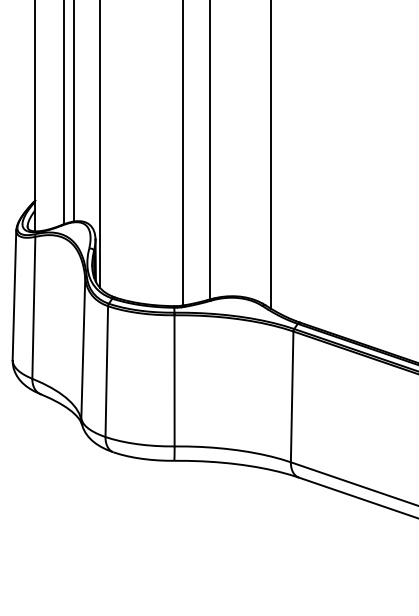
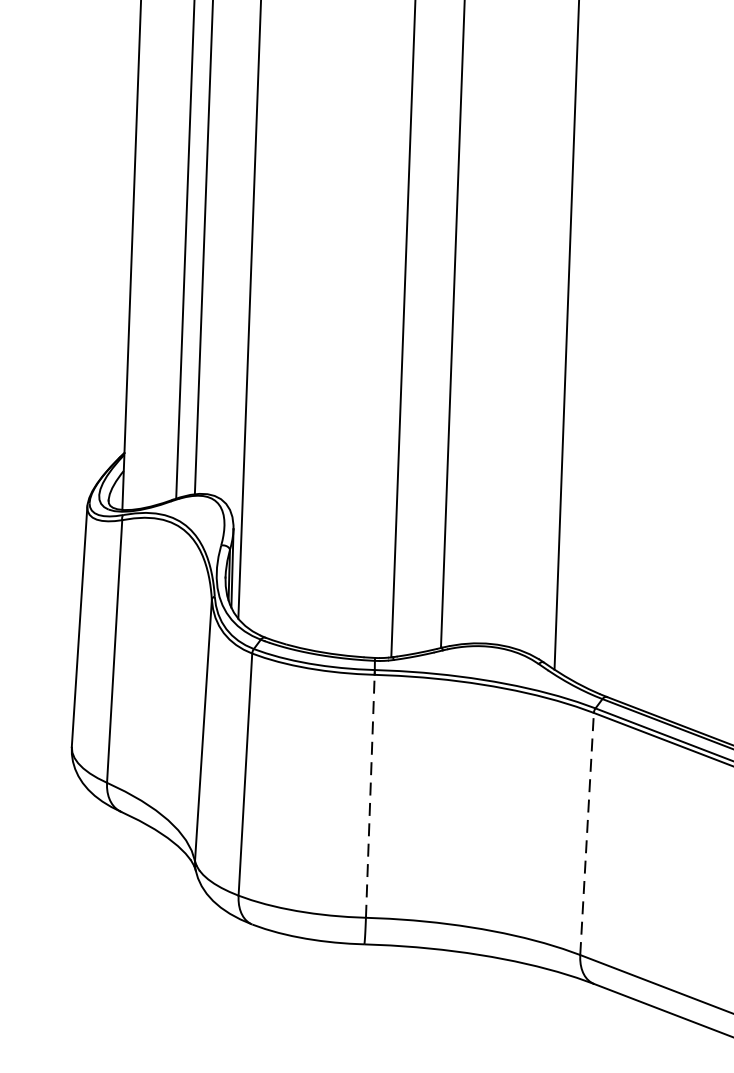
line: (174, 380) -> (370, 795), solid -> dashed
line: (292, 396) -> (587, 833), solid -> dashed

